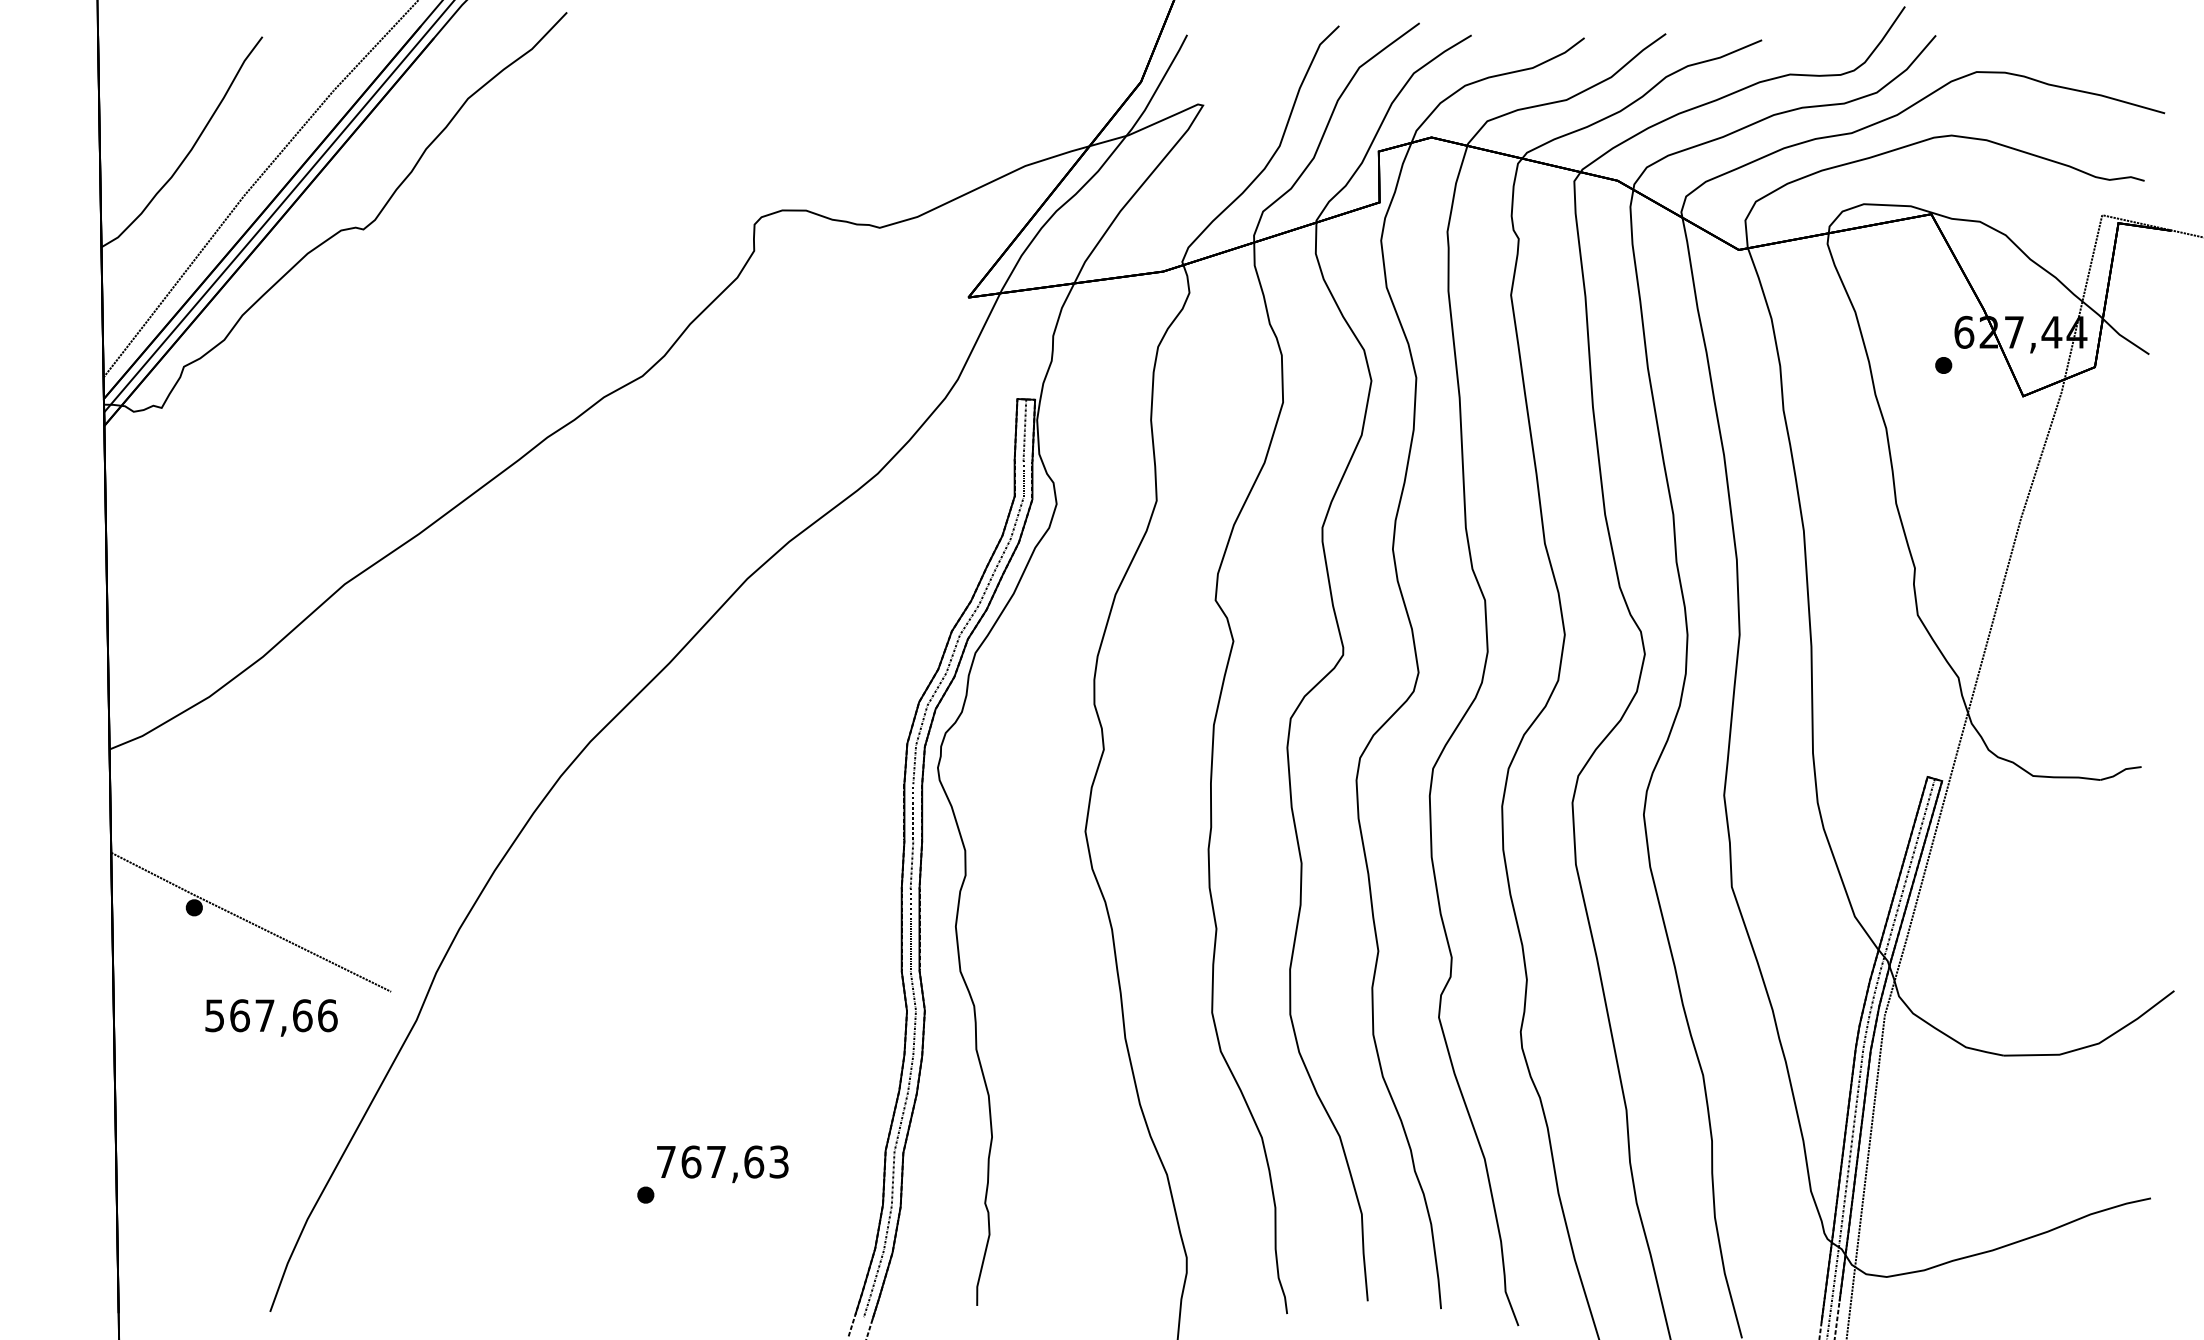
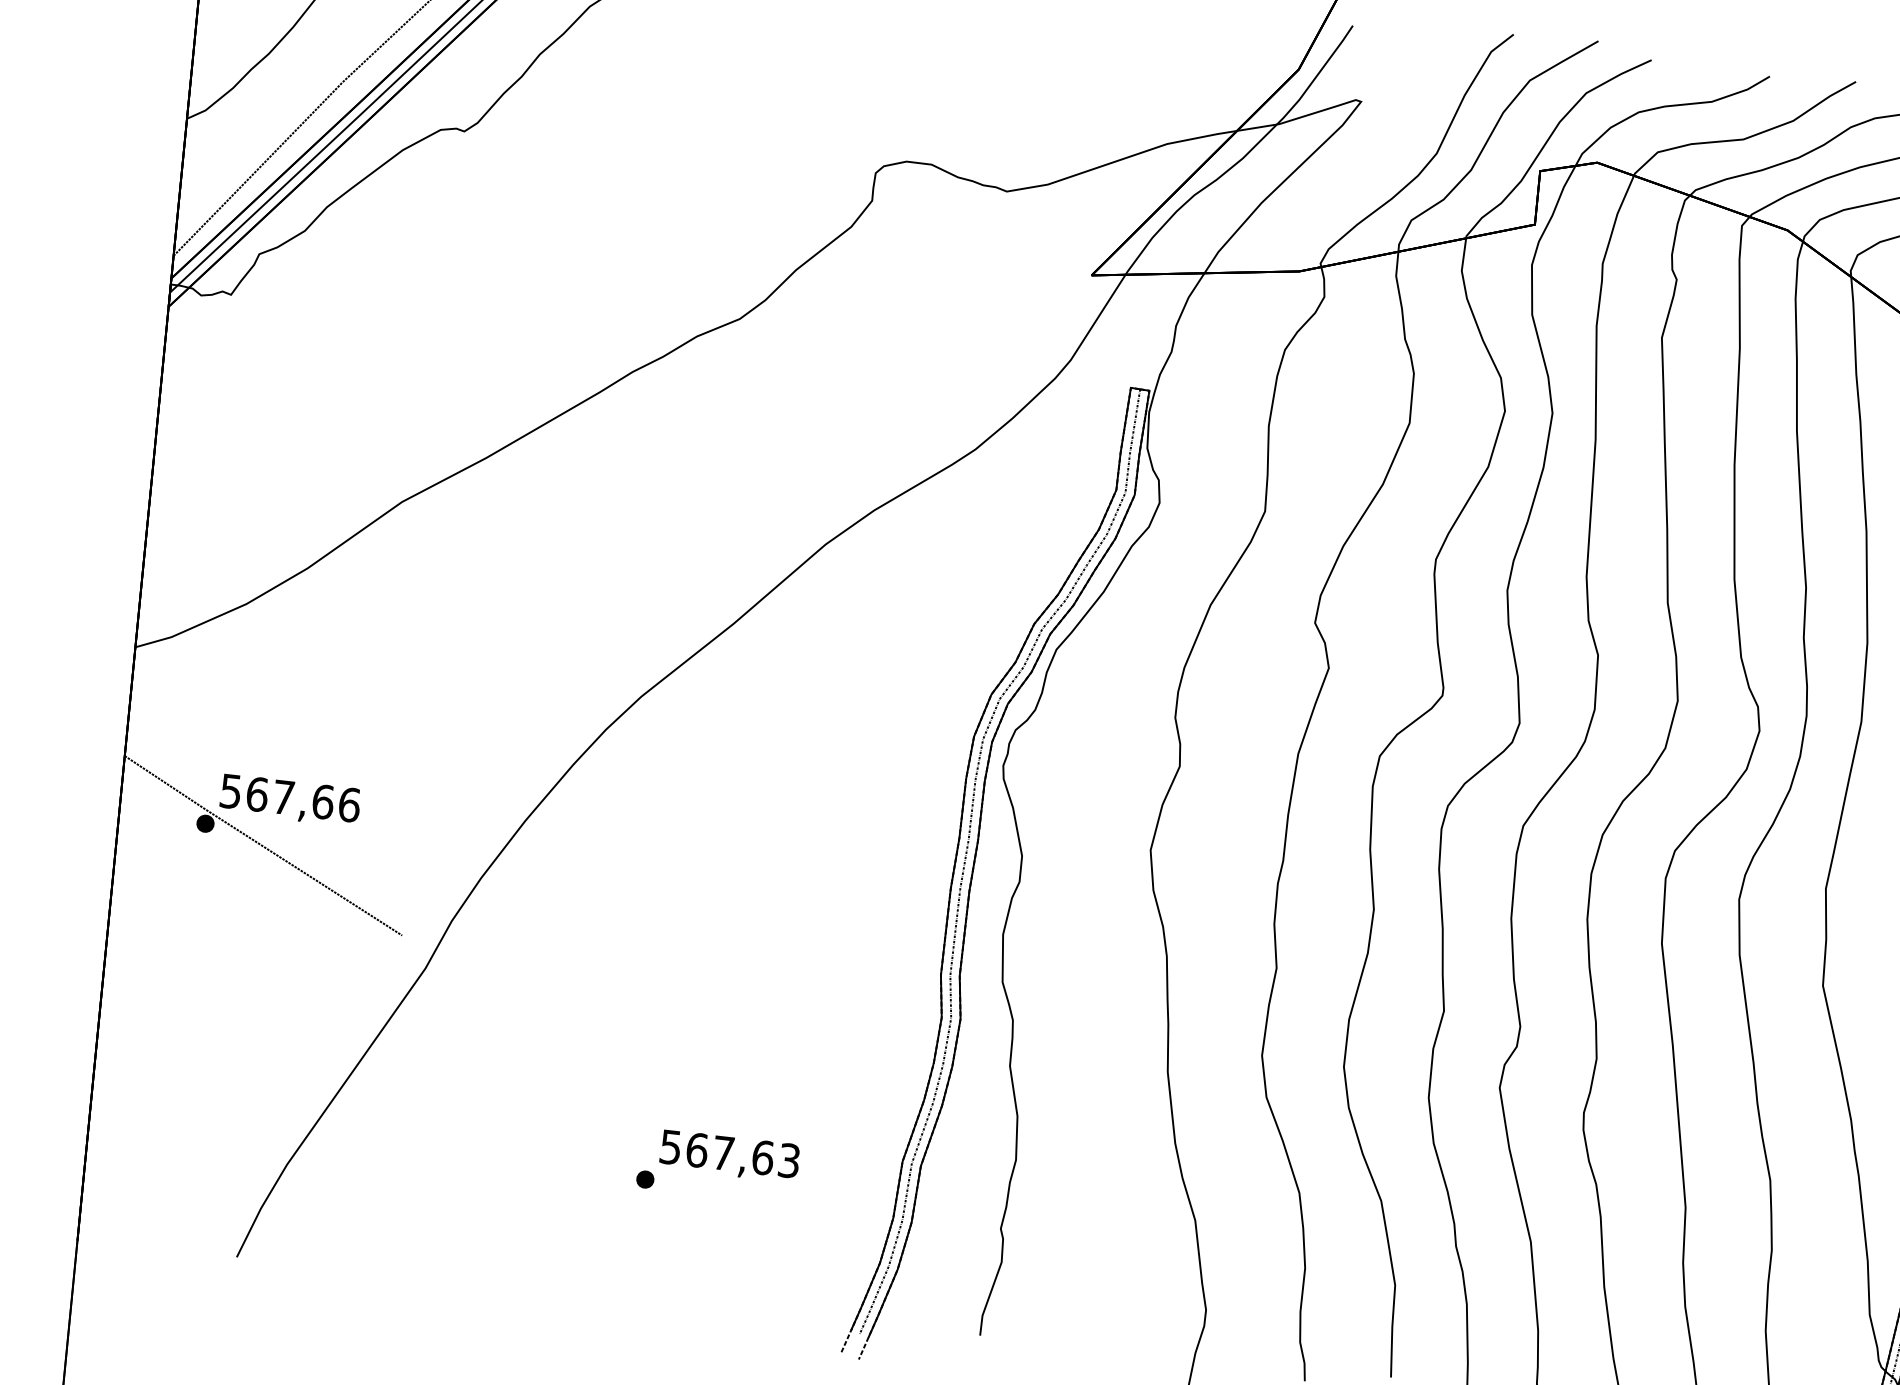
text: (271, 1017) -> (290, 800), moved
text: (665, 1162) -> (669, 1147), 767,63 -> 567,63

